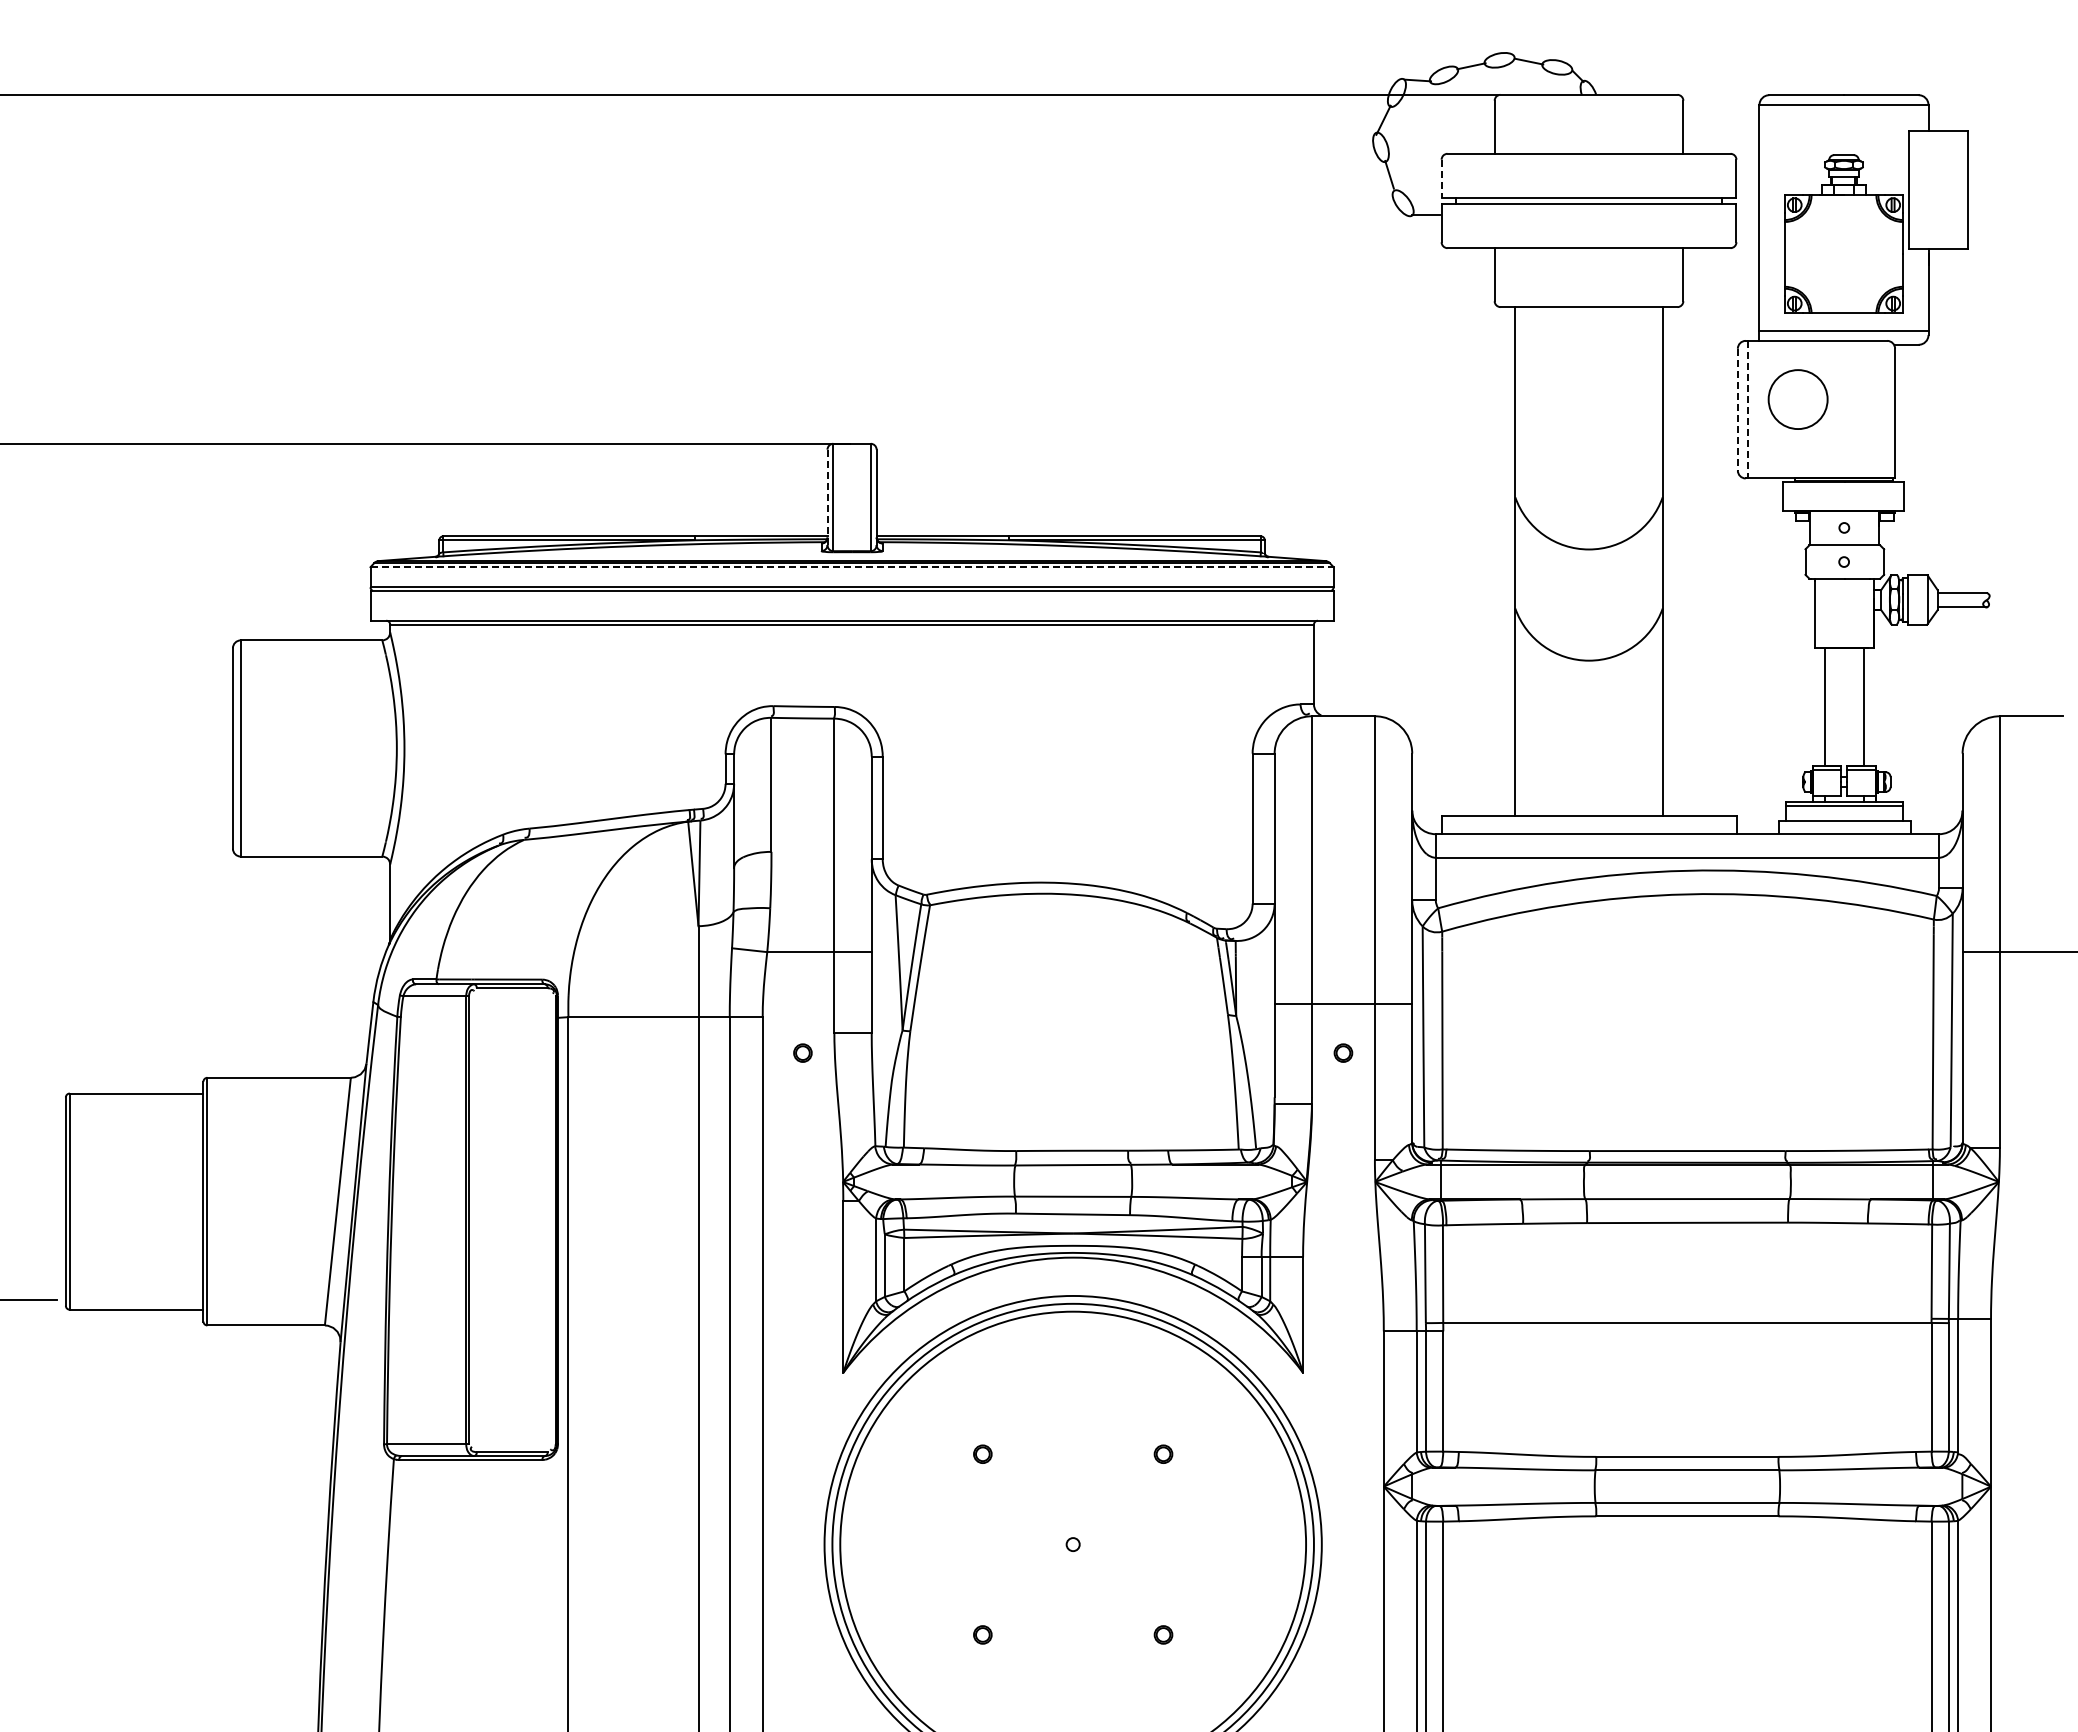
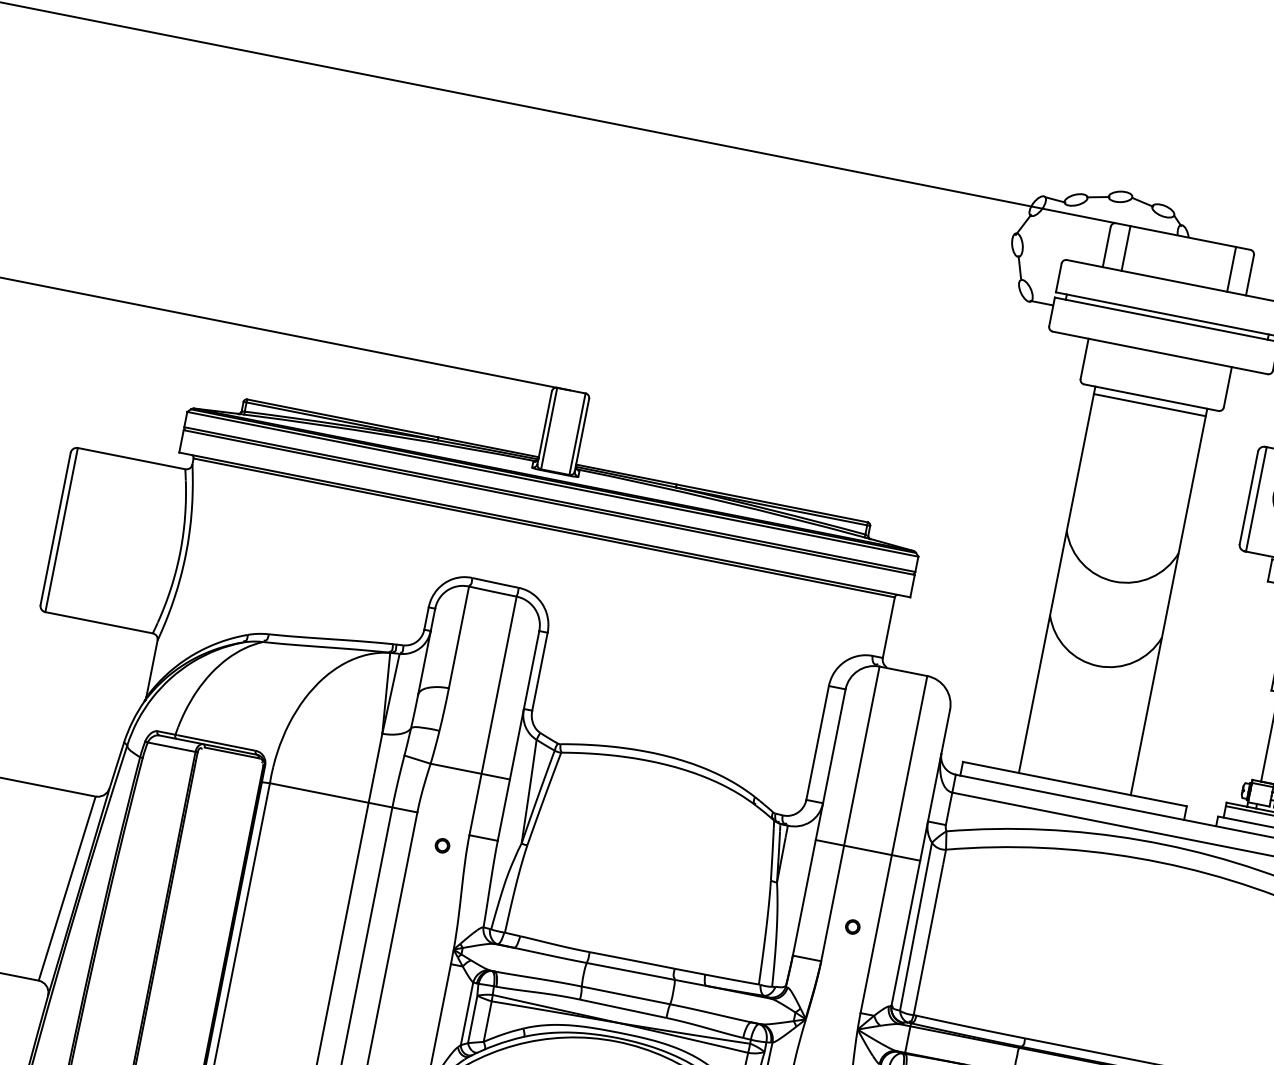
line: (1519, 123) -> (1126, 247), added
line: (1658, 123) -> (1231, 268), added
line: (1441, 178) -> (1058, 277), dashed -> solid
line: (1588, 316) -> (1149, 404), added
line: (1737, 409) -> (1248, 497), dashed -> solid
line: (1747, 409) -> (1256, 499), dashed -> solid
line: (827, 497) -> (544, 427), dashed -> solid
line: (852, 567) -> (553, 484), dashed -> solid
line: (1343, 1004) -> (867, 850), moved

